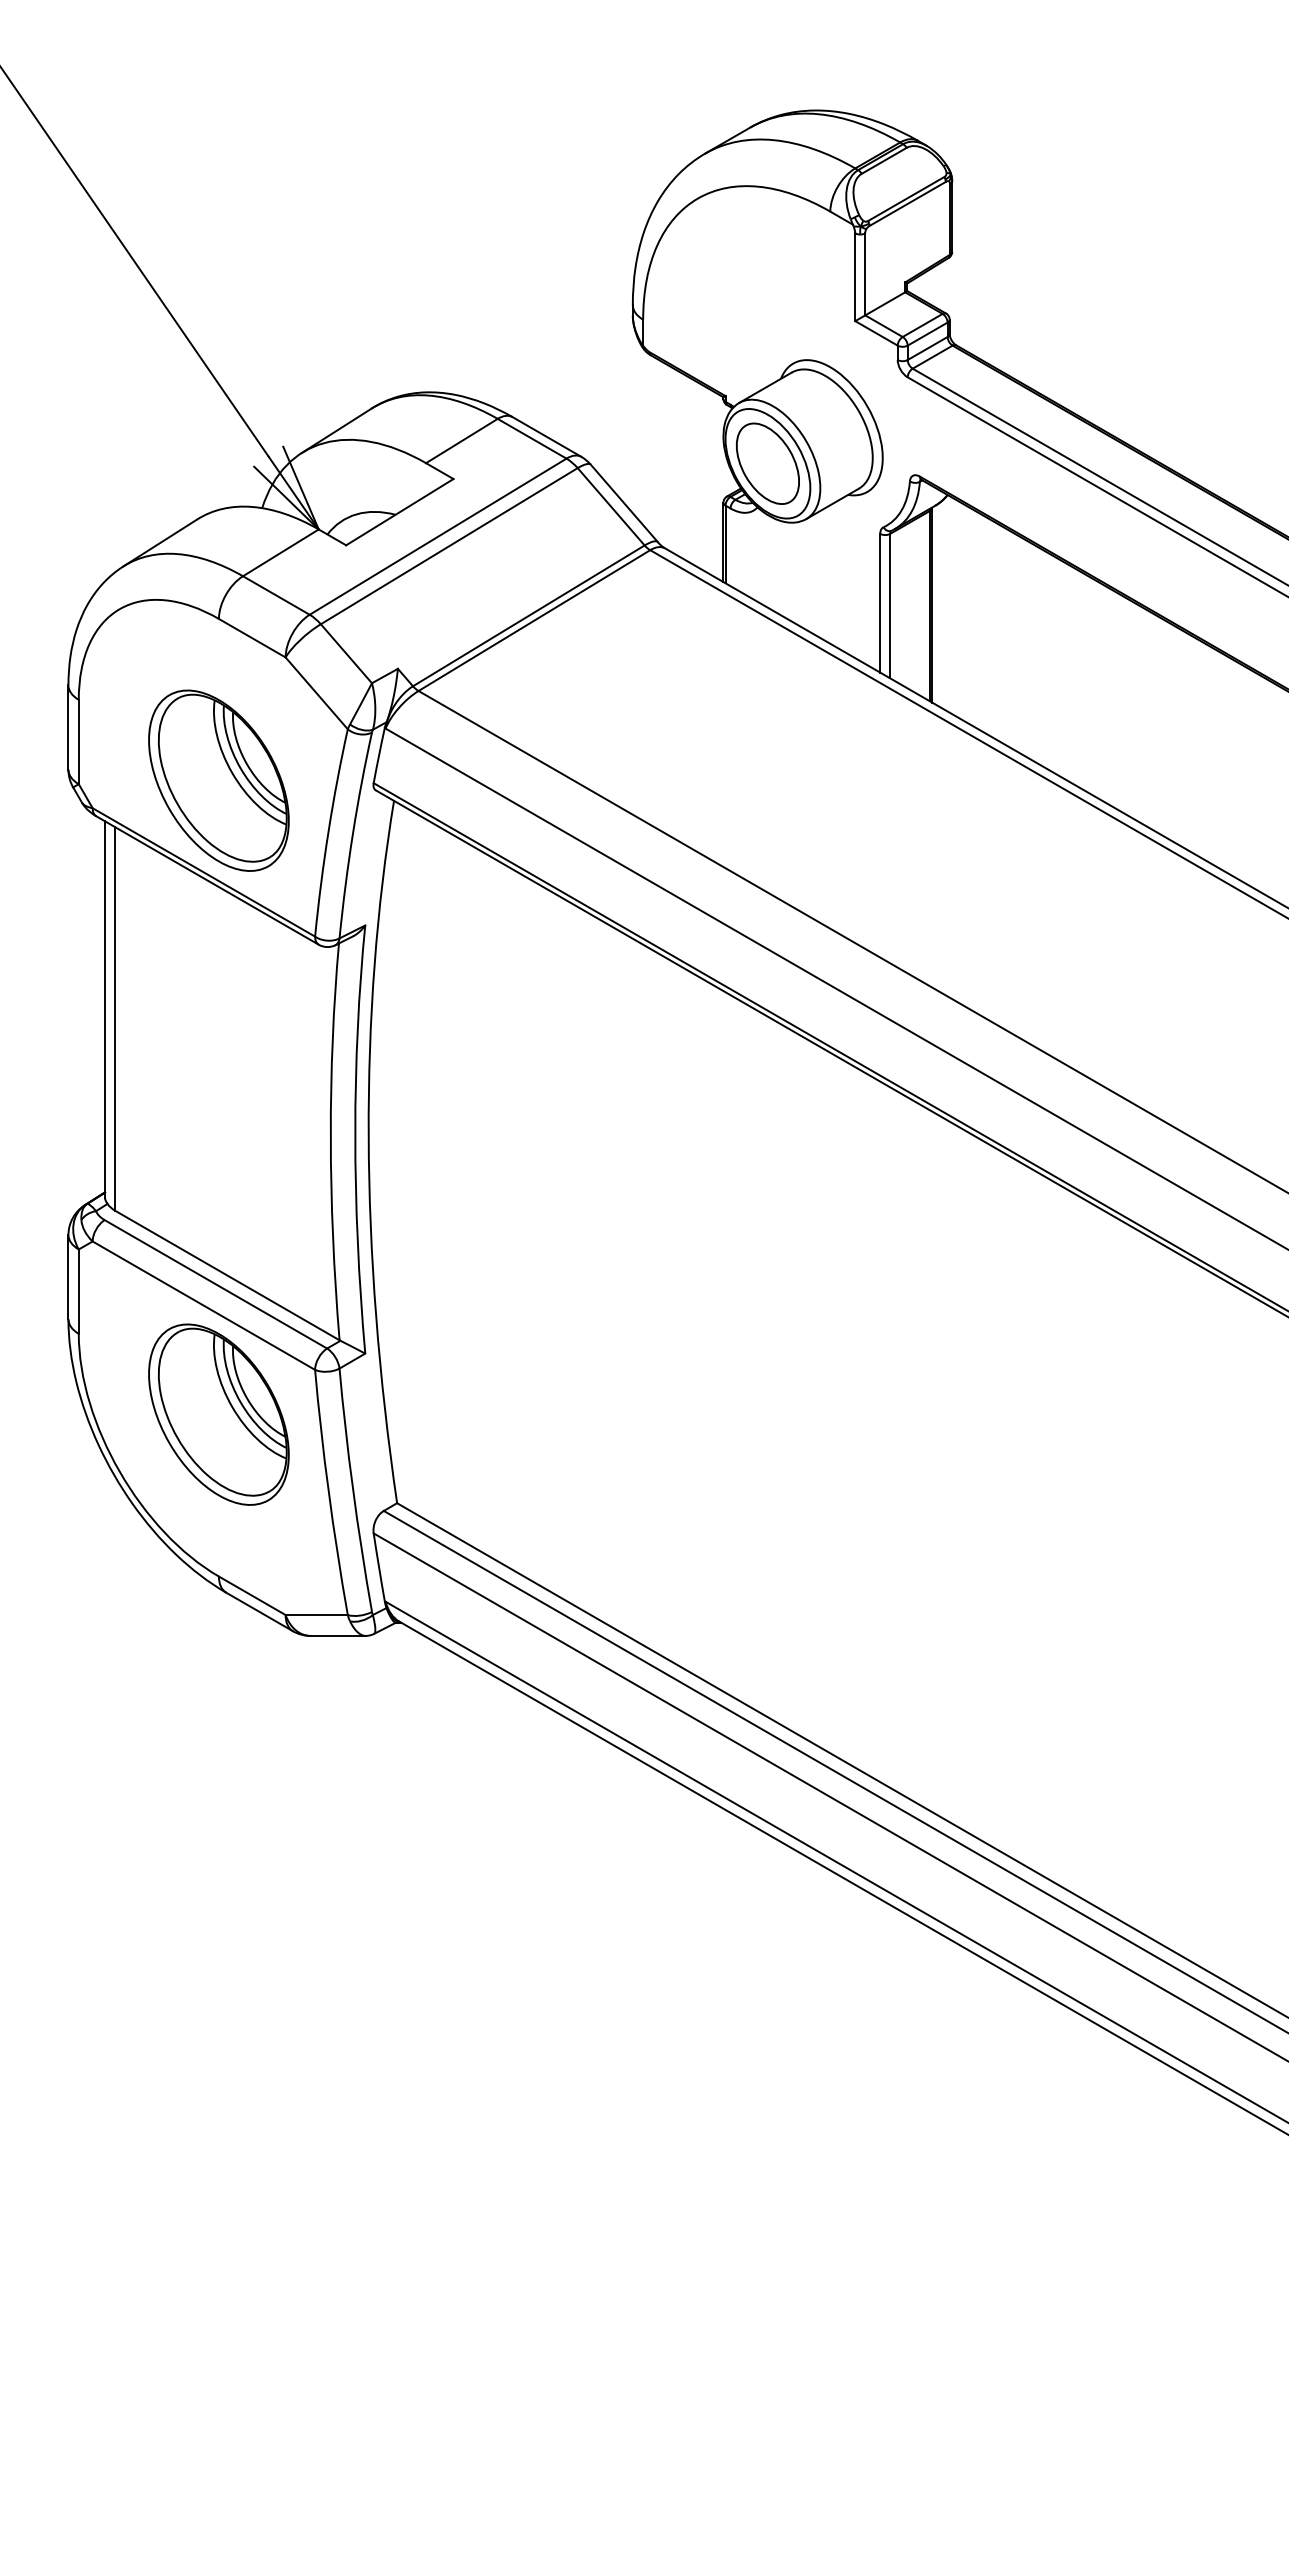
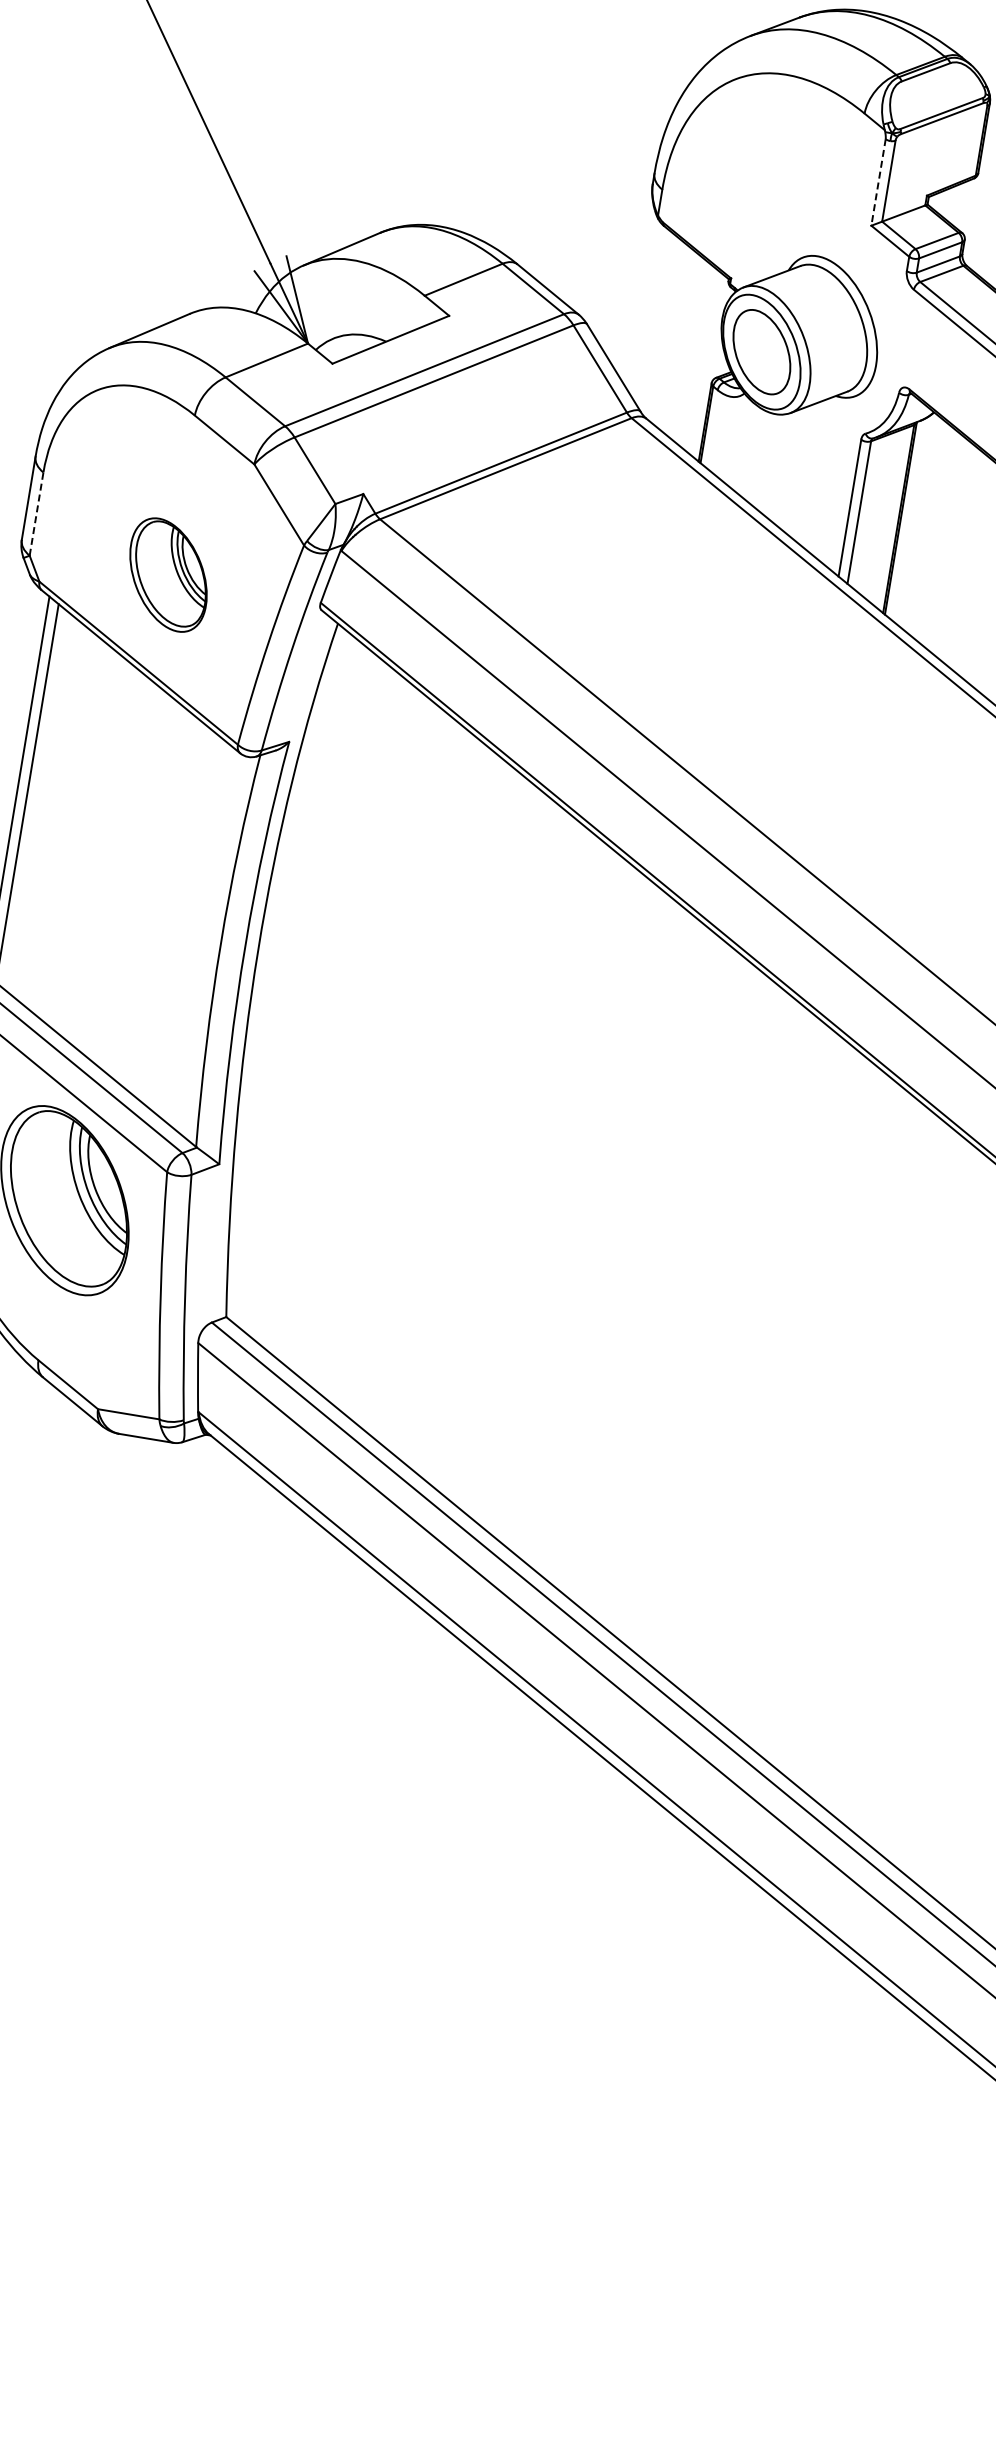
line: (855, 277) -> (878, 182), solid -> dashed
line: (78, 741) -> (36, 513), solid -> dashed
part: (218, 780) -> (168, 574), size x0.6

